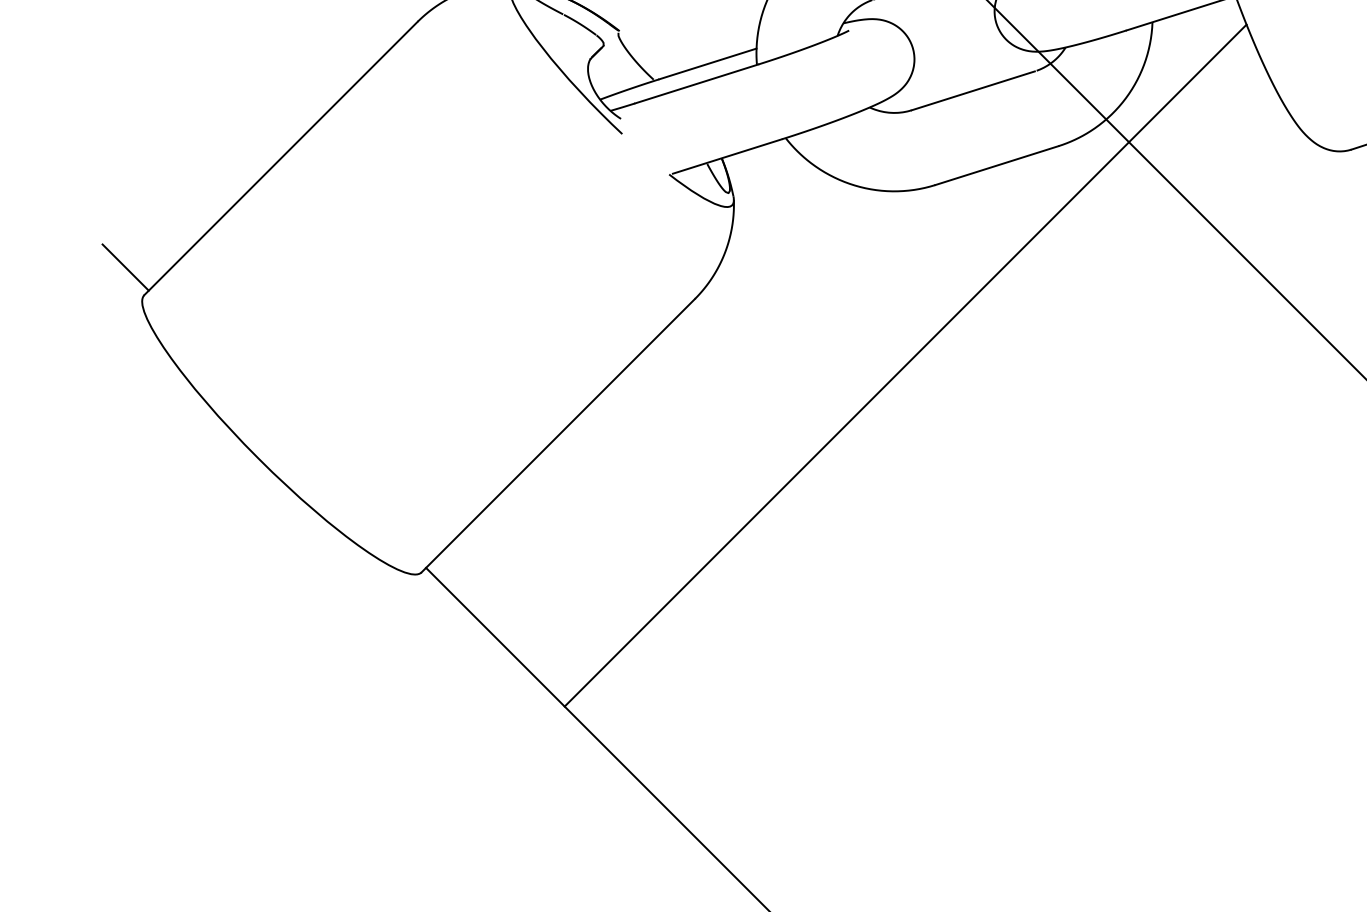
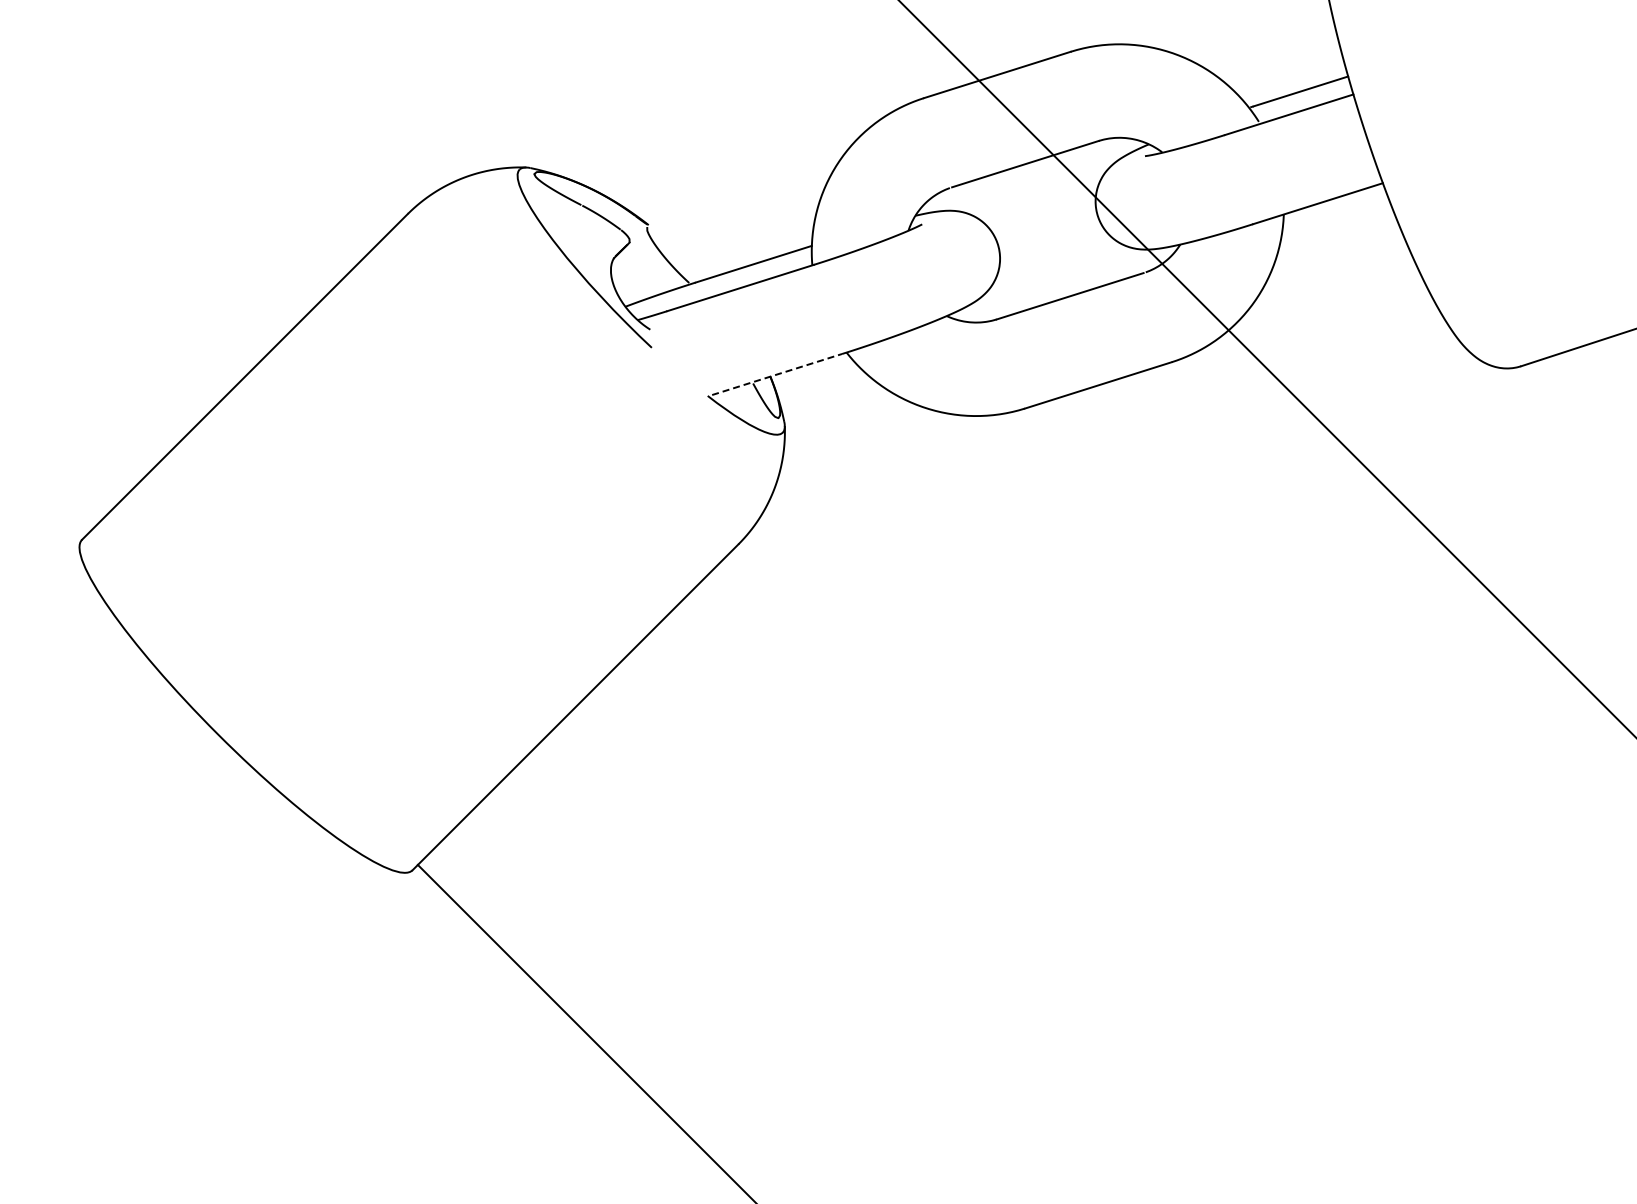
line: (727, 156) -> (777, 374), solid -> dashed
line: (125, 267) -> (59, 506), removed
line: (905, 365) -> (989, 623), removed

